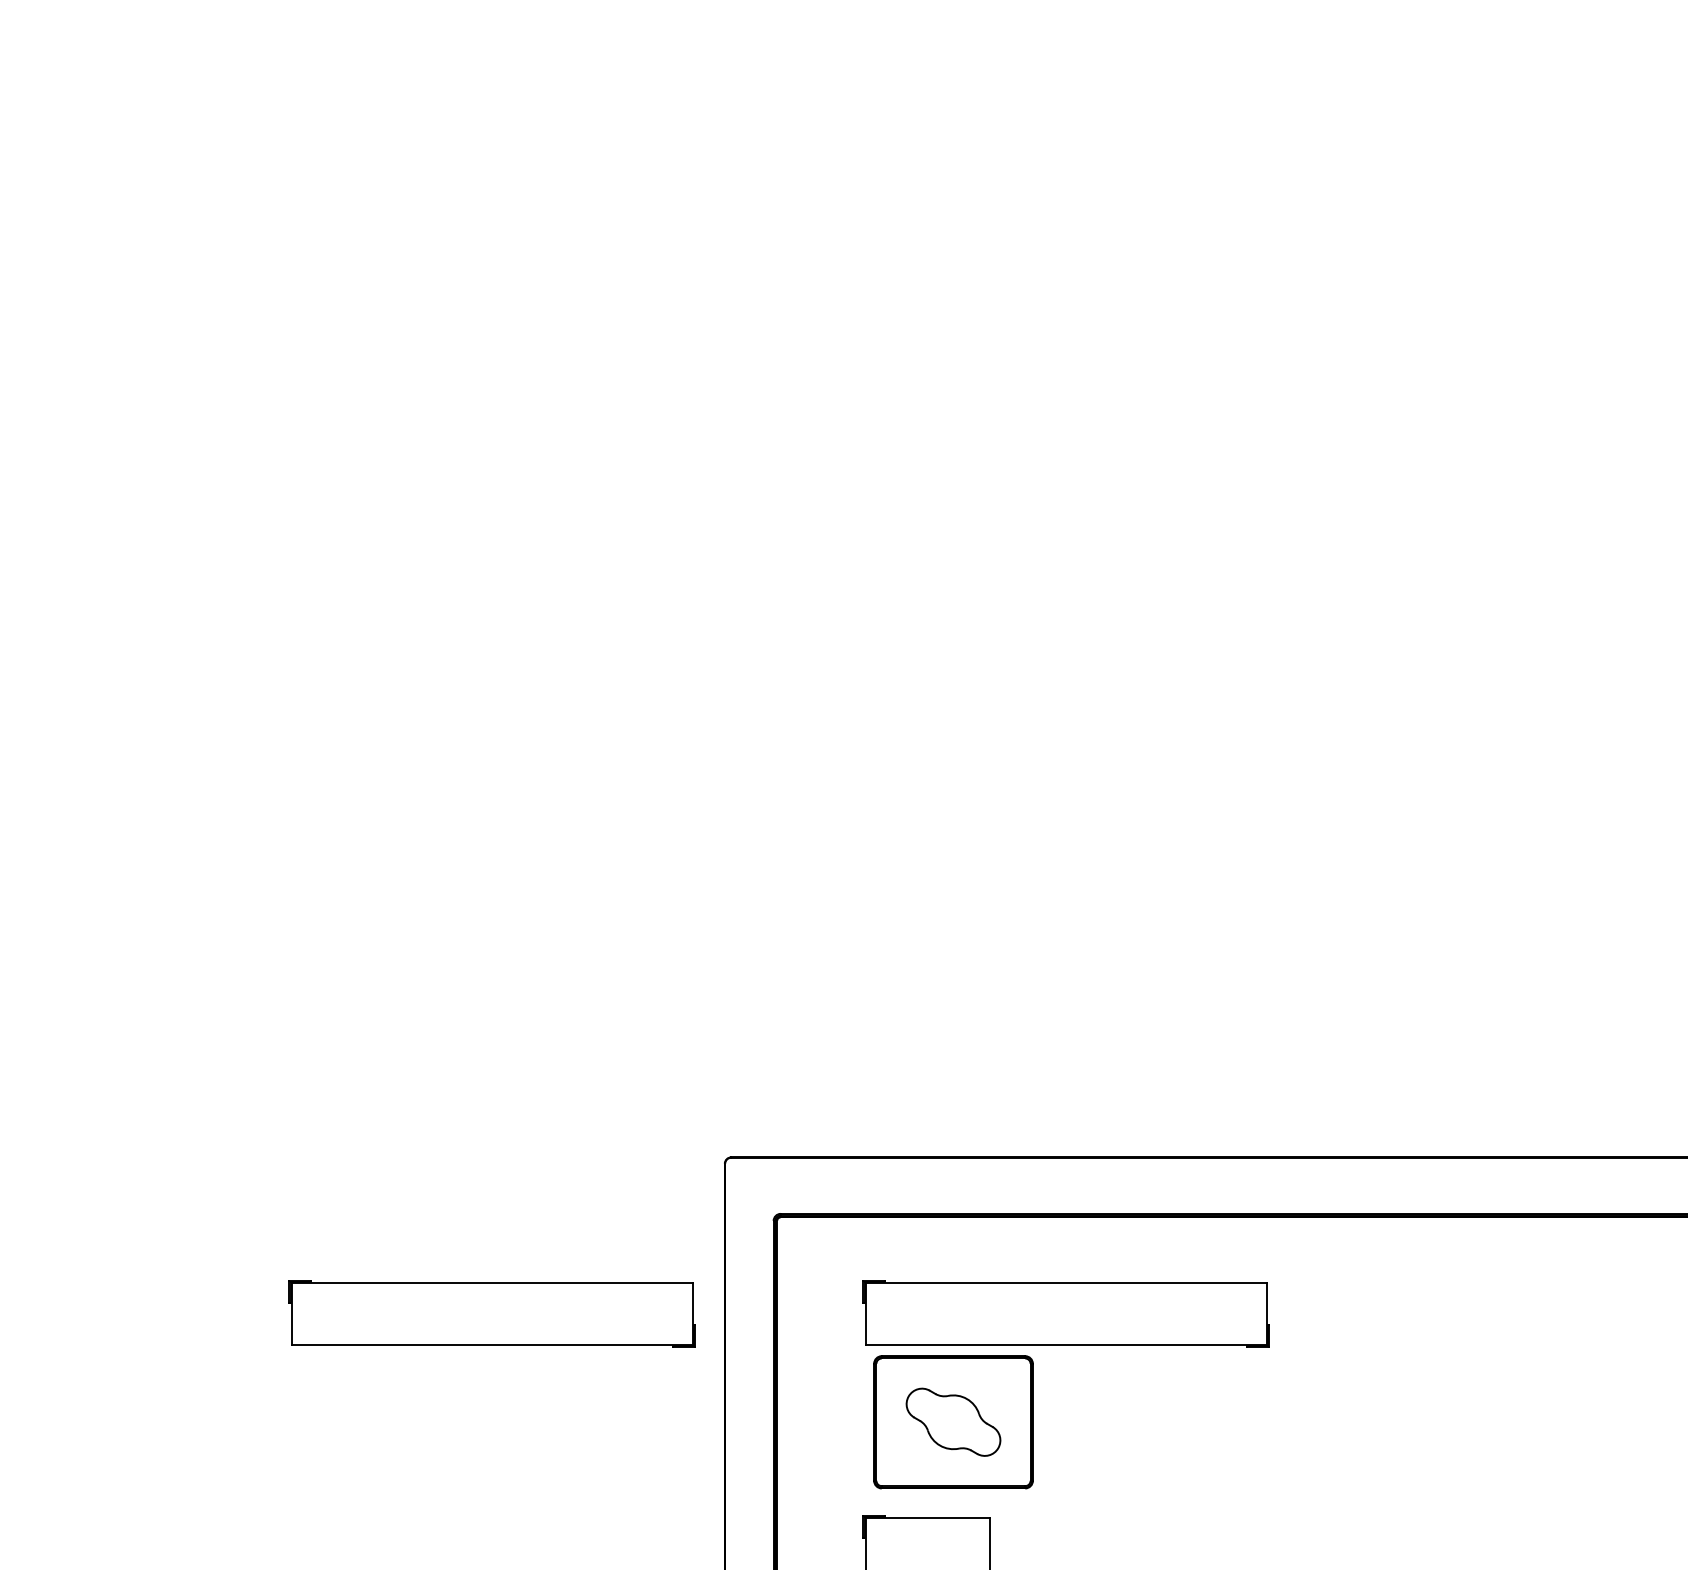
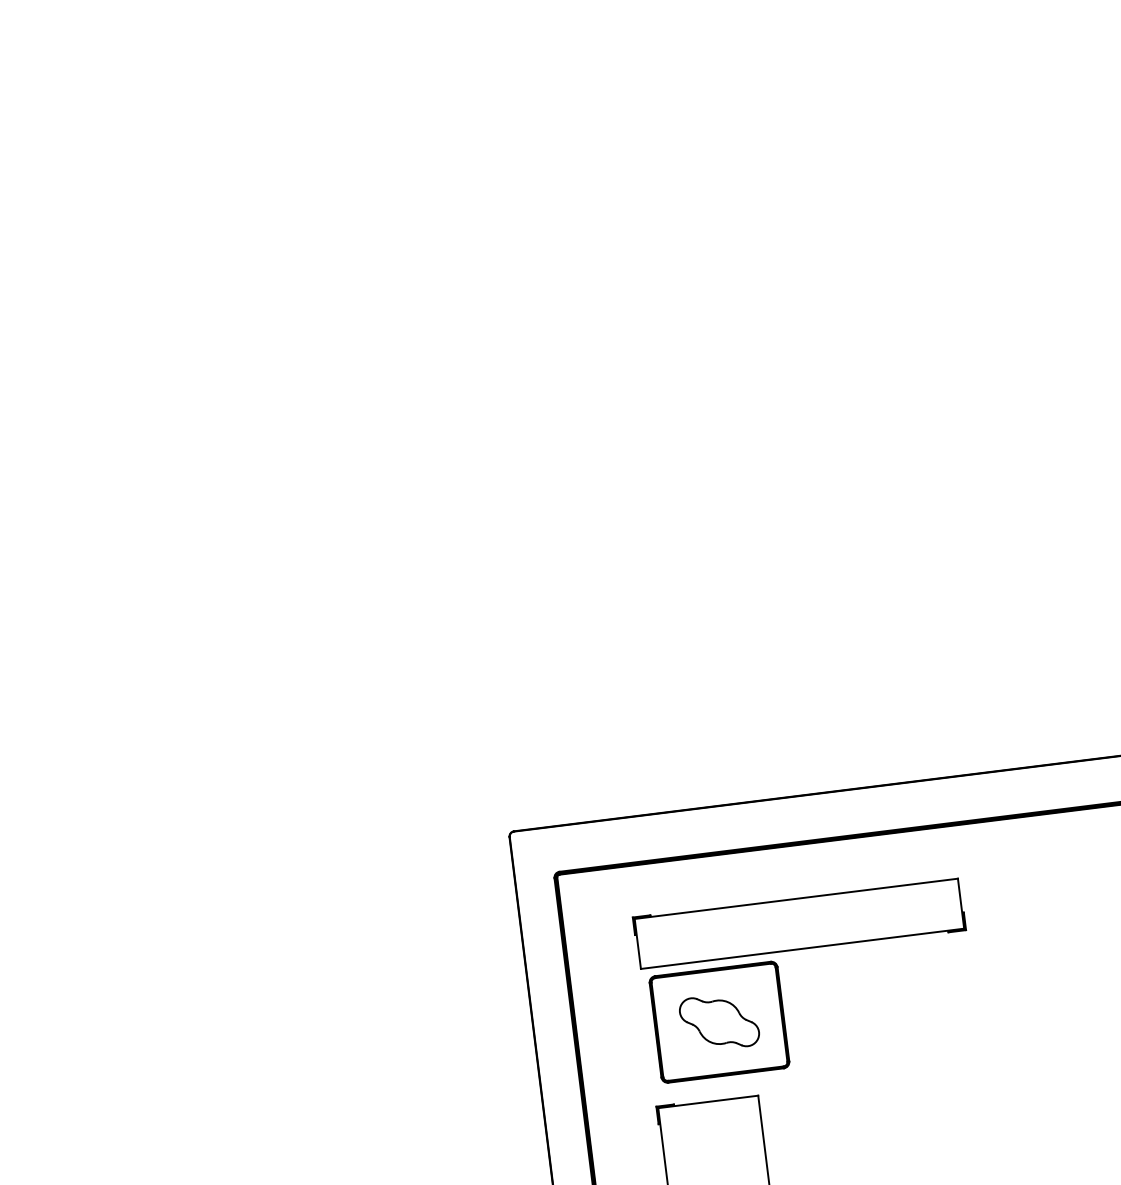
part: (491, 1313) -> (336, 981), removed

